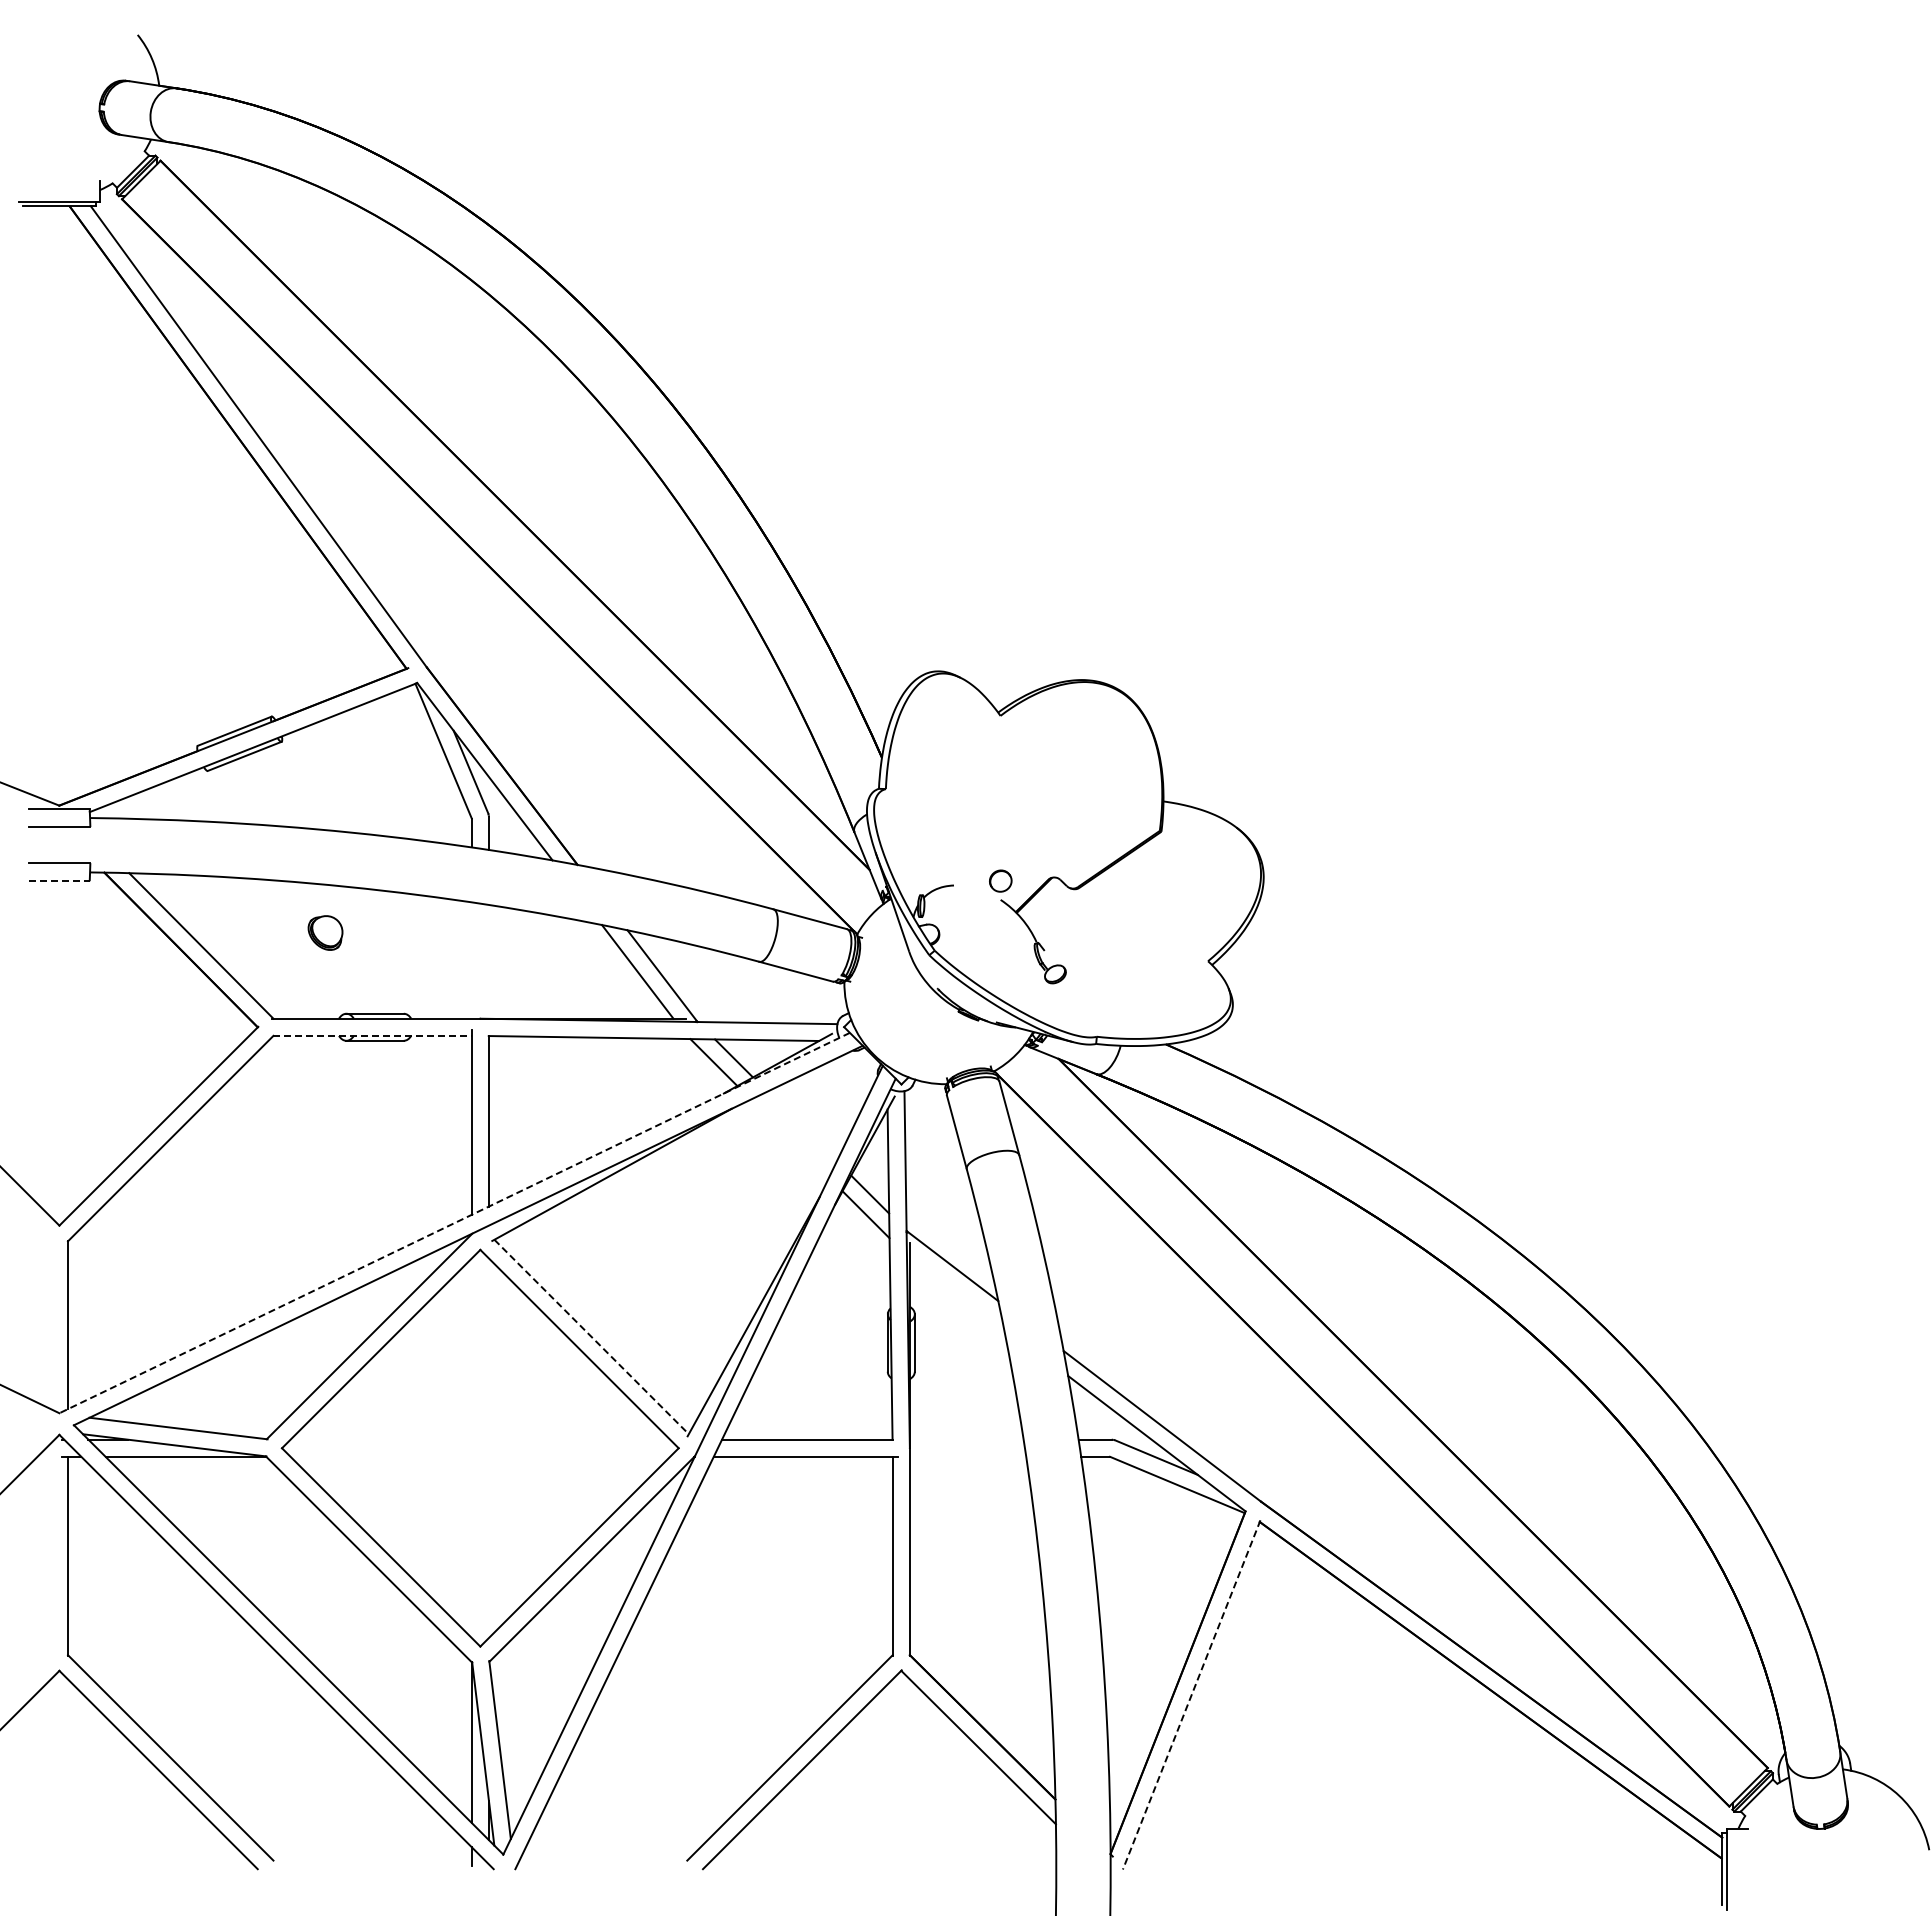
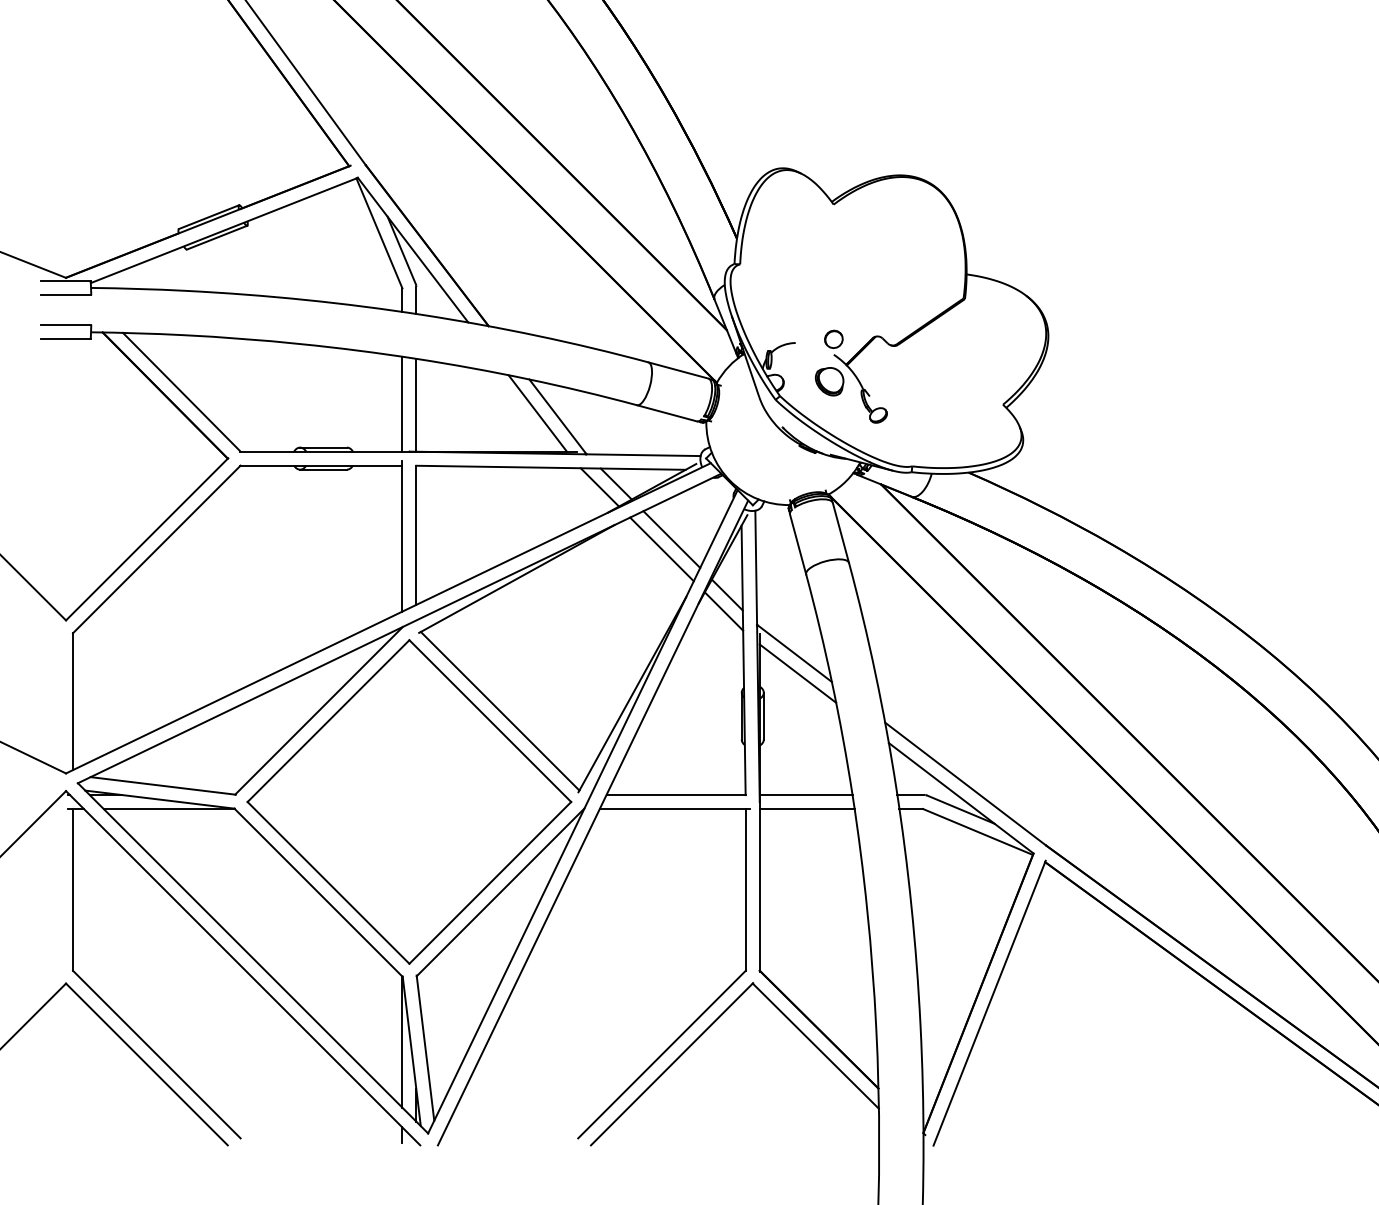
line: (59, 881) -> (66, 339), dashed -> solid
part: (325, 932) -> (829, 381), moved
line: (471, 960) -> (402, 404), added
line: (488, 961) -> (416, 404), added
line: (372, 1035) -> (321, 465), dashed -> solid
line: (801, 1126) -> (671, 539), added
line: (789, 1138) -> (661, 549), added
line: (454, 1223) -> (388, 618), dashed -> solid
line: (956, 1290) -> (797, 673), added
line: (591, 1337) -> (500, 711), dashed -> solid
line: (966, 1439) -> (805, 794), added
line: (967, 1456) -> (806, 808), added
line: (1191, 1694) -> (989, 1002), dashed -> solid

